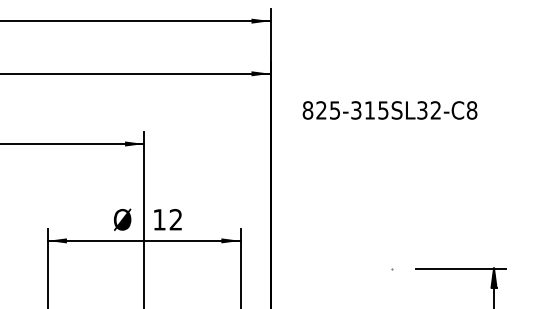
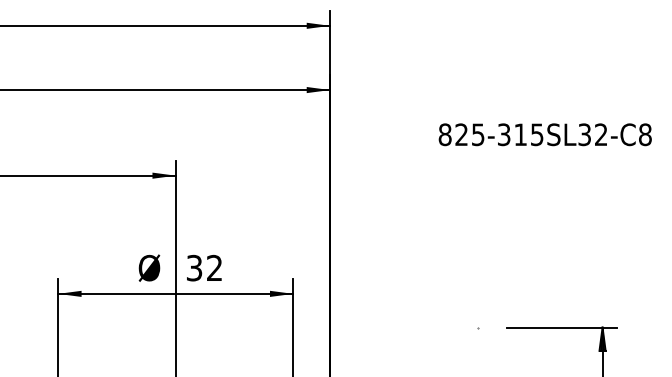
text: (389, 110) -> (544, 134), moved
text: (159, 219) -> (194, 267), 12 -> 32

